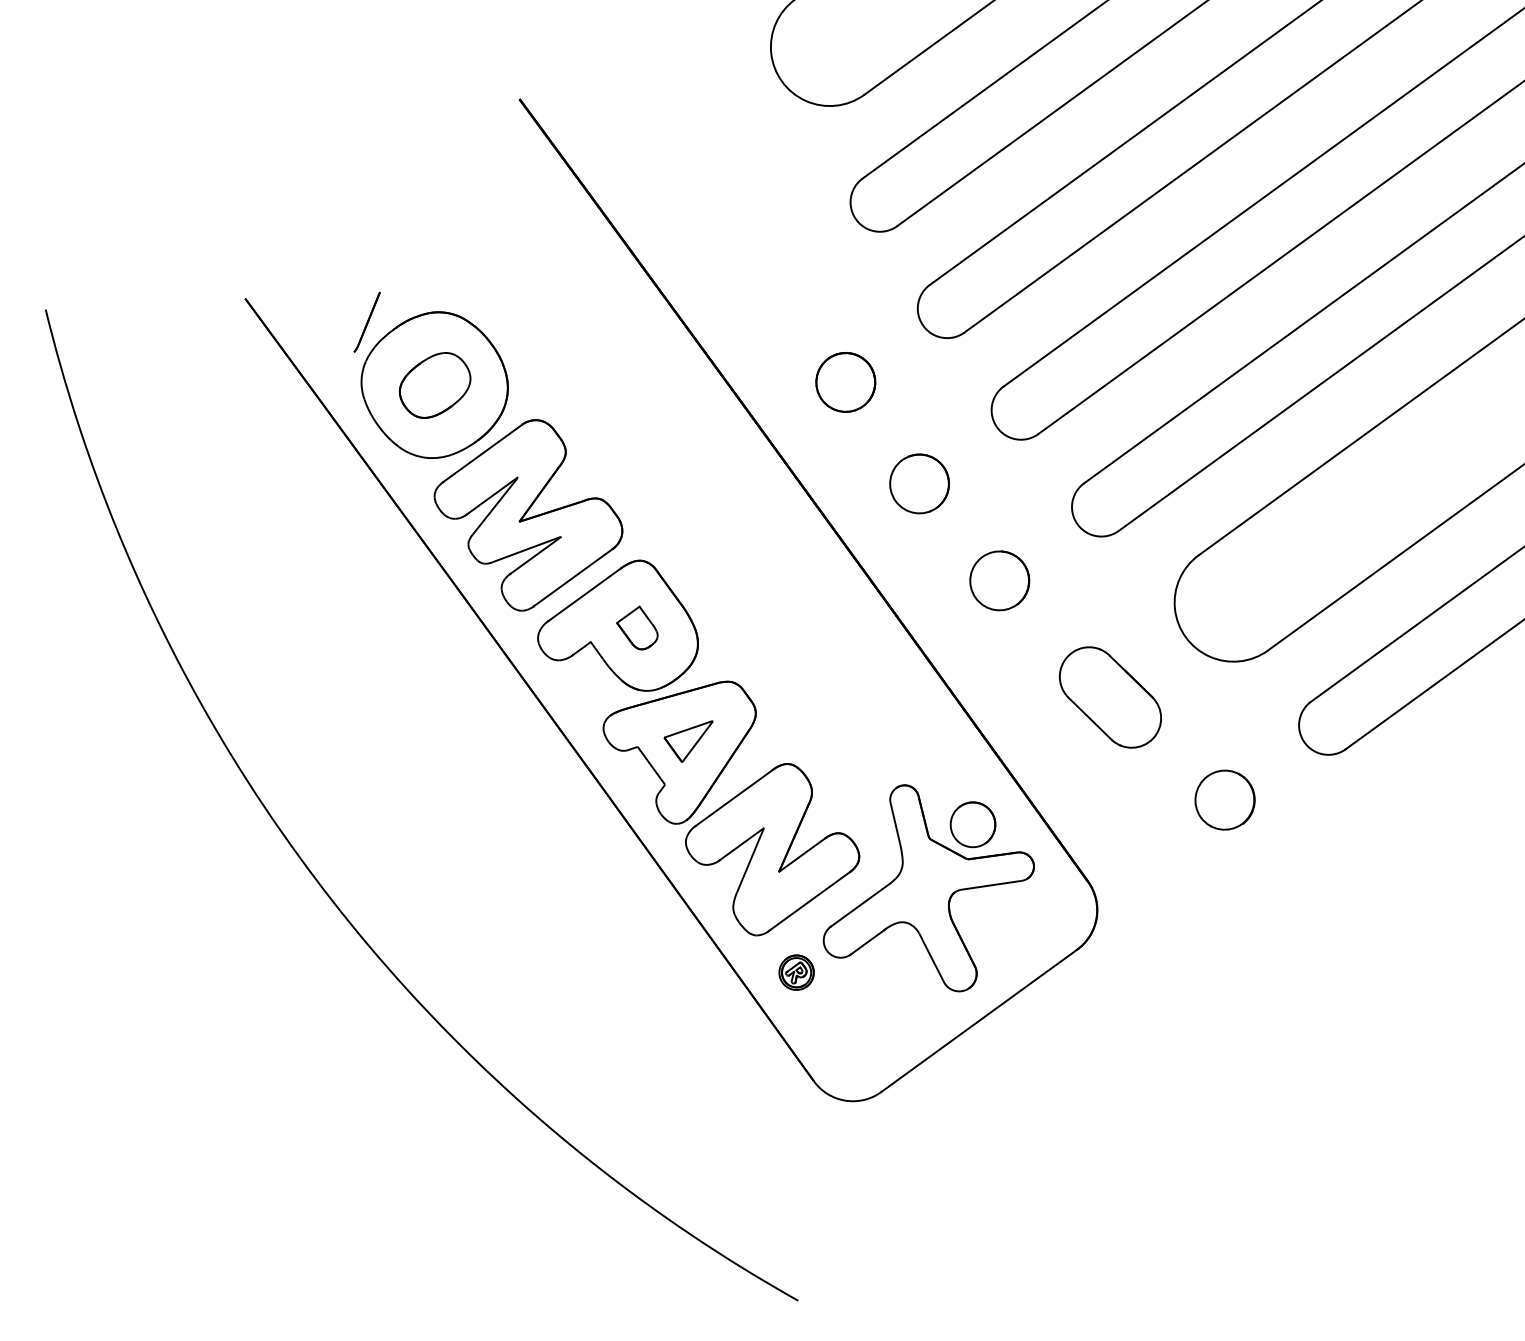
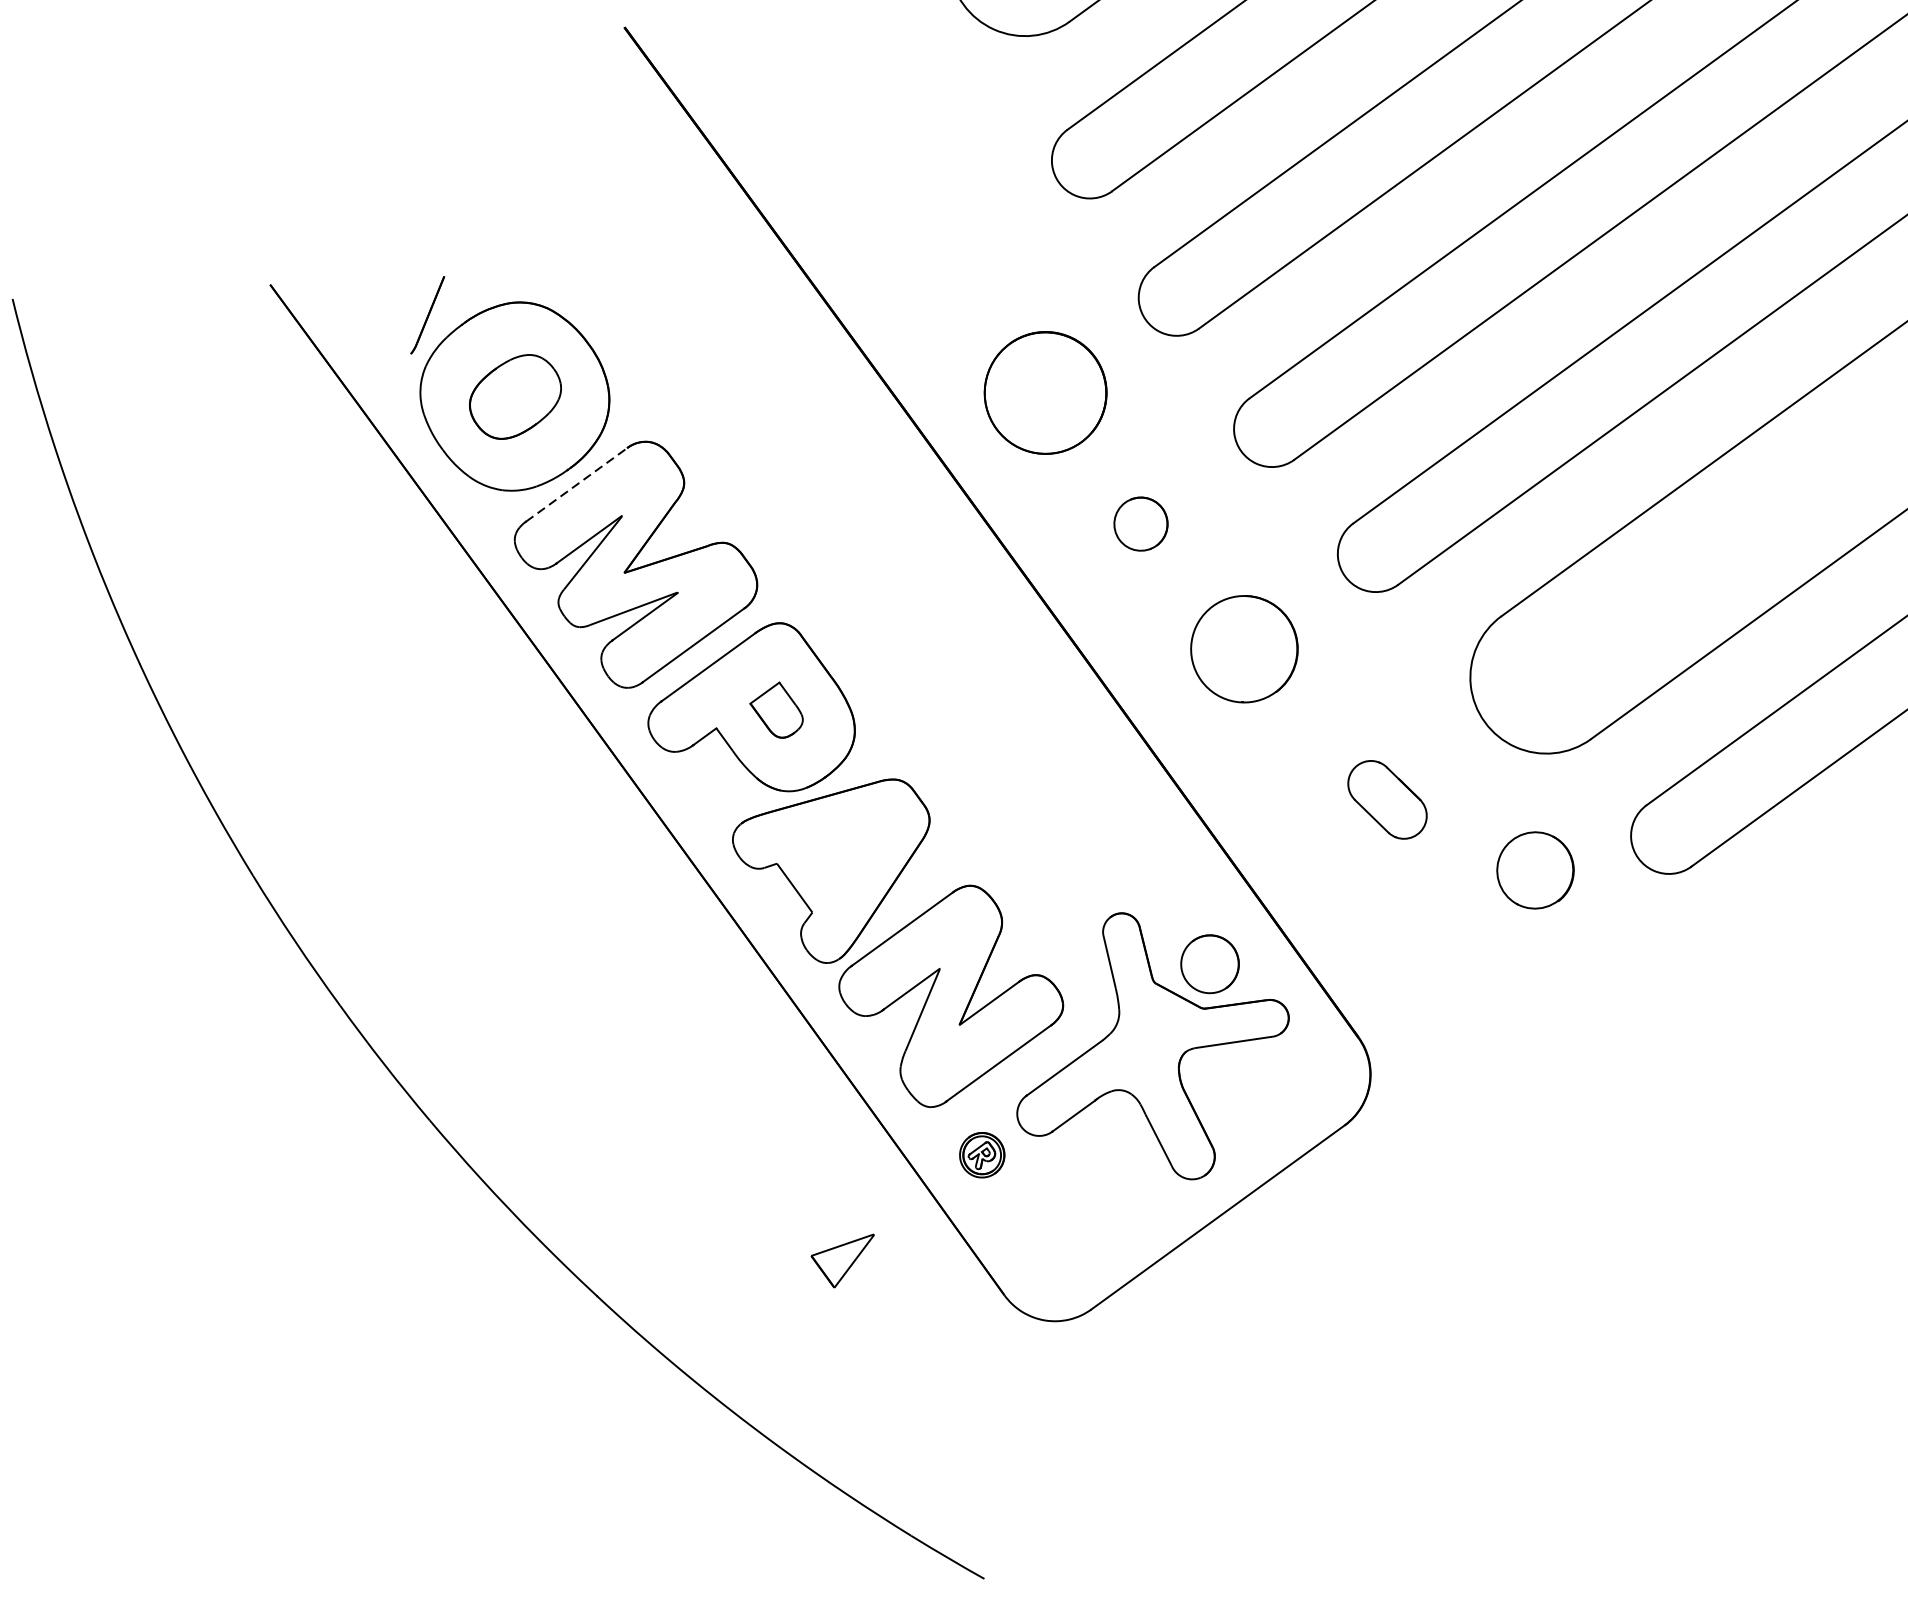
part: (845, 382) -> (1045, 393), size x1.6
line: (482, 453) -> (576, 484), solid -> dashed
part: (919, 483) -> (1140, 523), size x0.7
part: (999, 580) -> (1244, 648), size x1.4
part: (1110, 697) -> (1387, 799), size x0.6
part: (688, 741) -> (842, 1260), moved
part: (1224, 799) -> (1534, 869), moved

